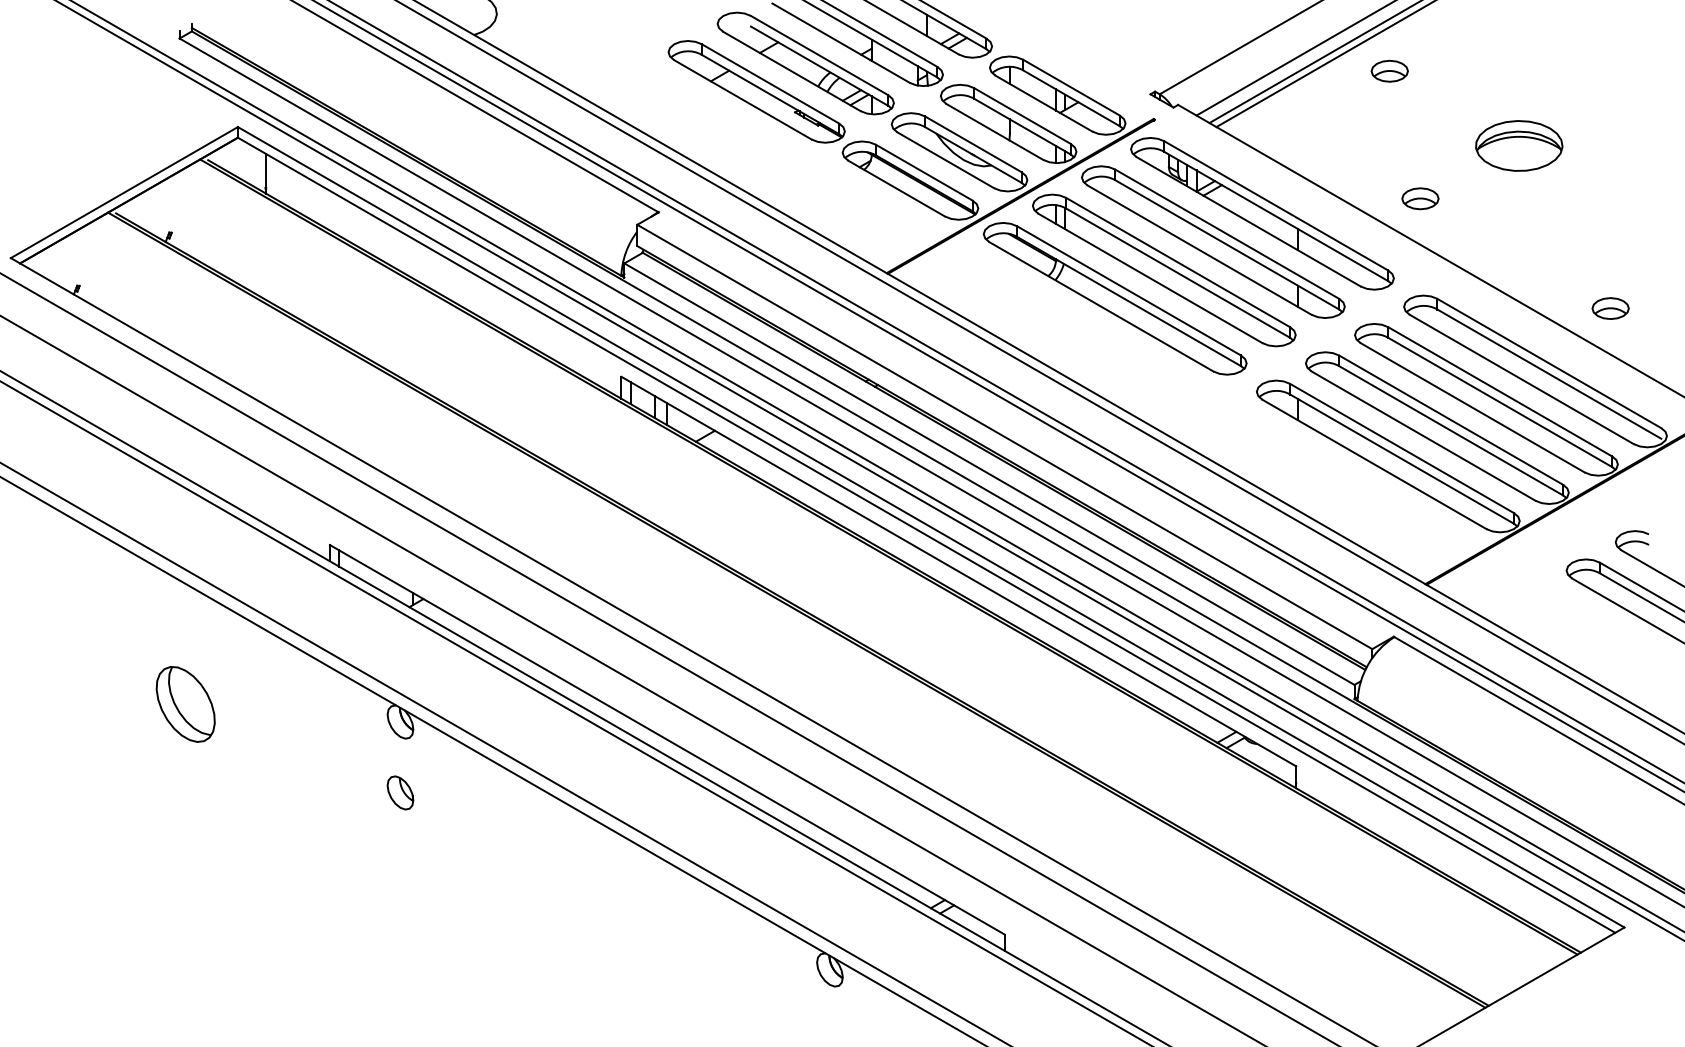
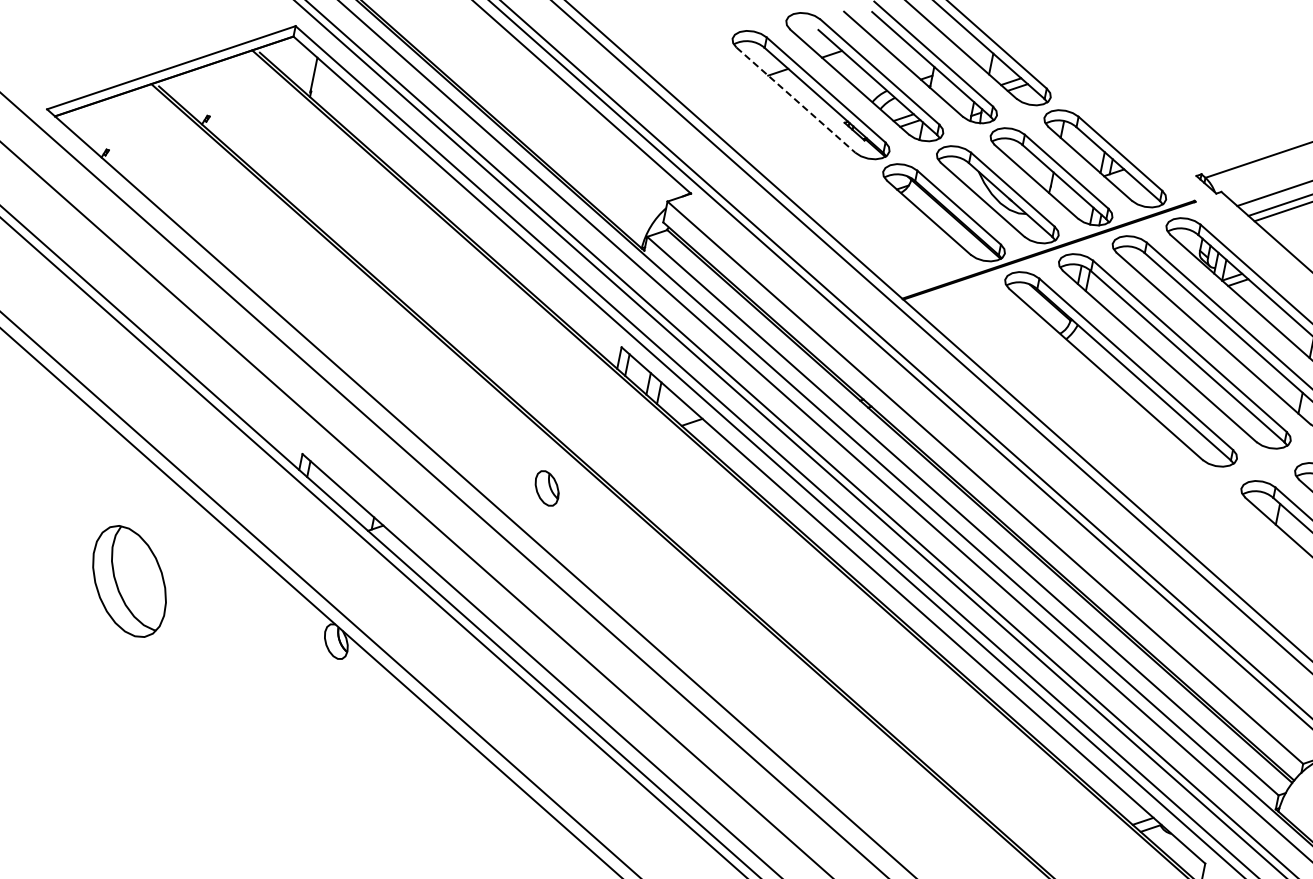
line: (743, 100) -> (796, 100), solid -> dashed
part: (185, 704) -> (129, 581), size x1.4
part: (400, 792) -> (547, 488), moved

